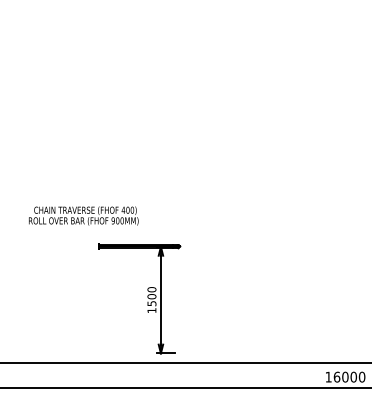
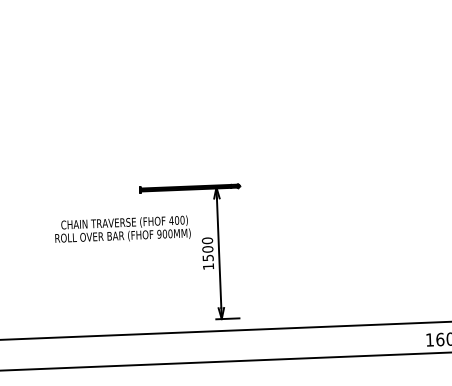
text: (83, 215) -> (122, 229), moved

